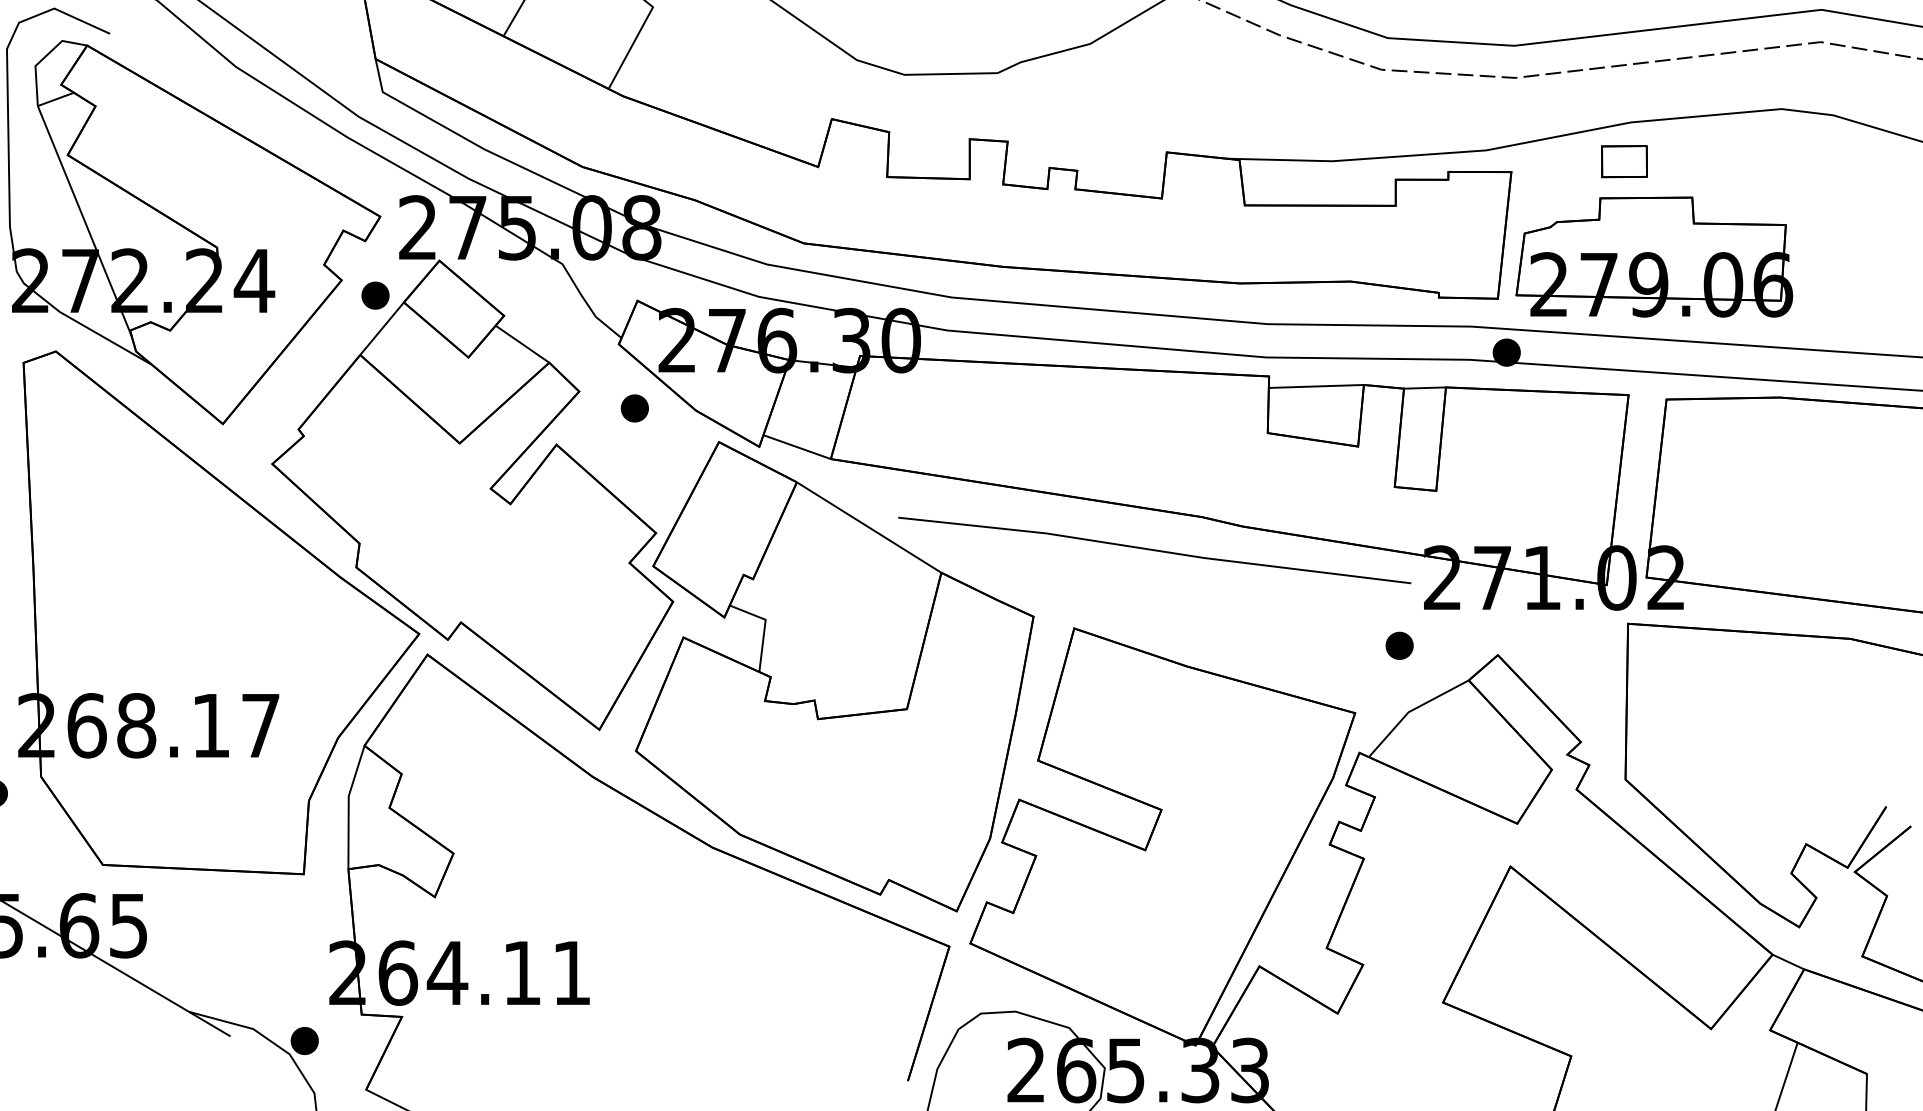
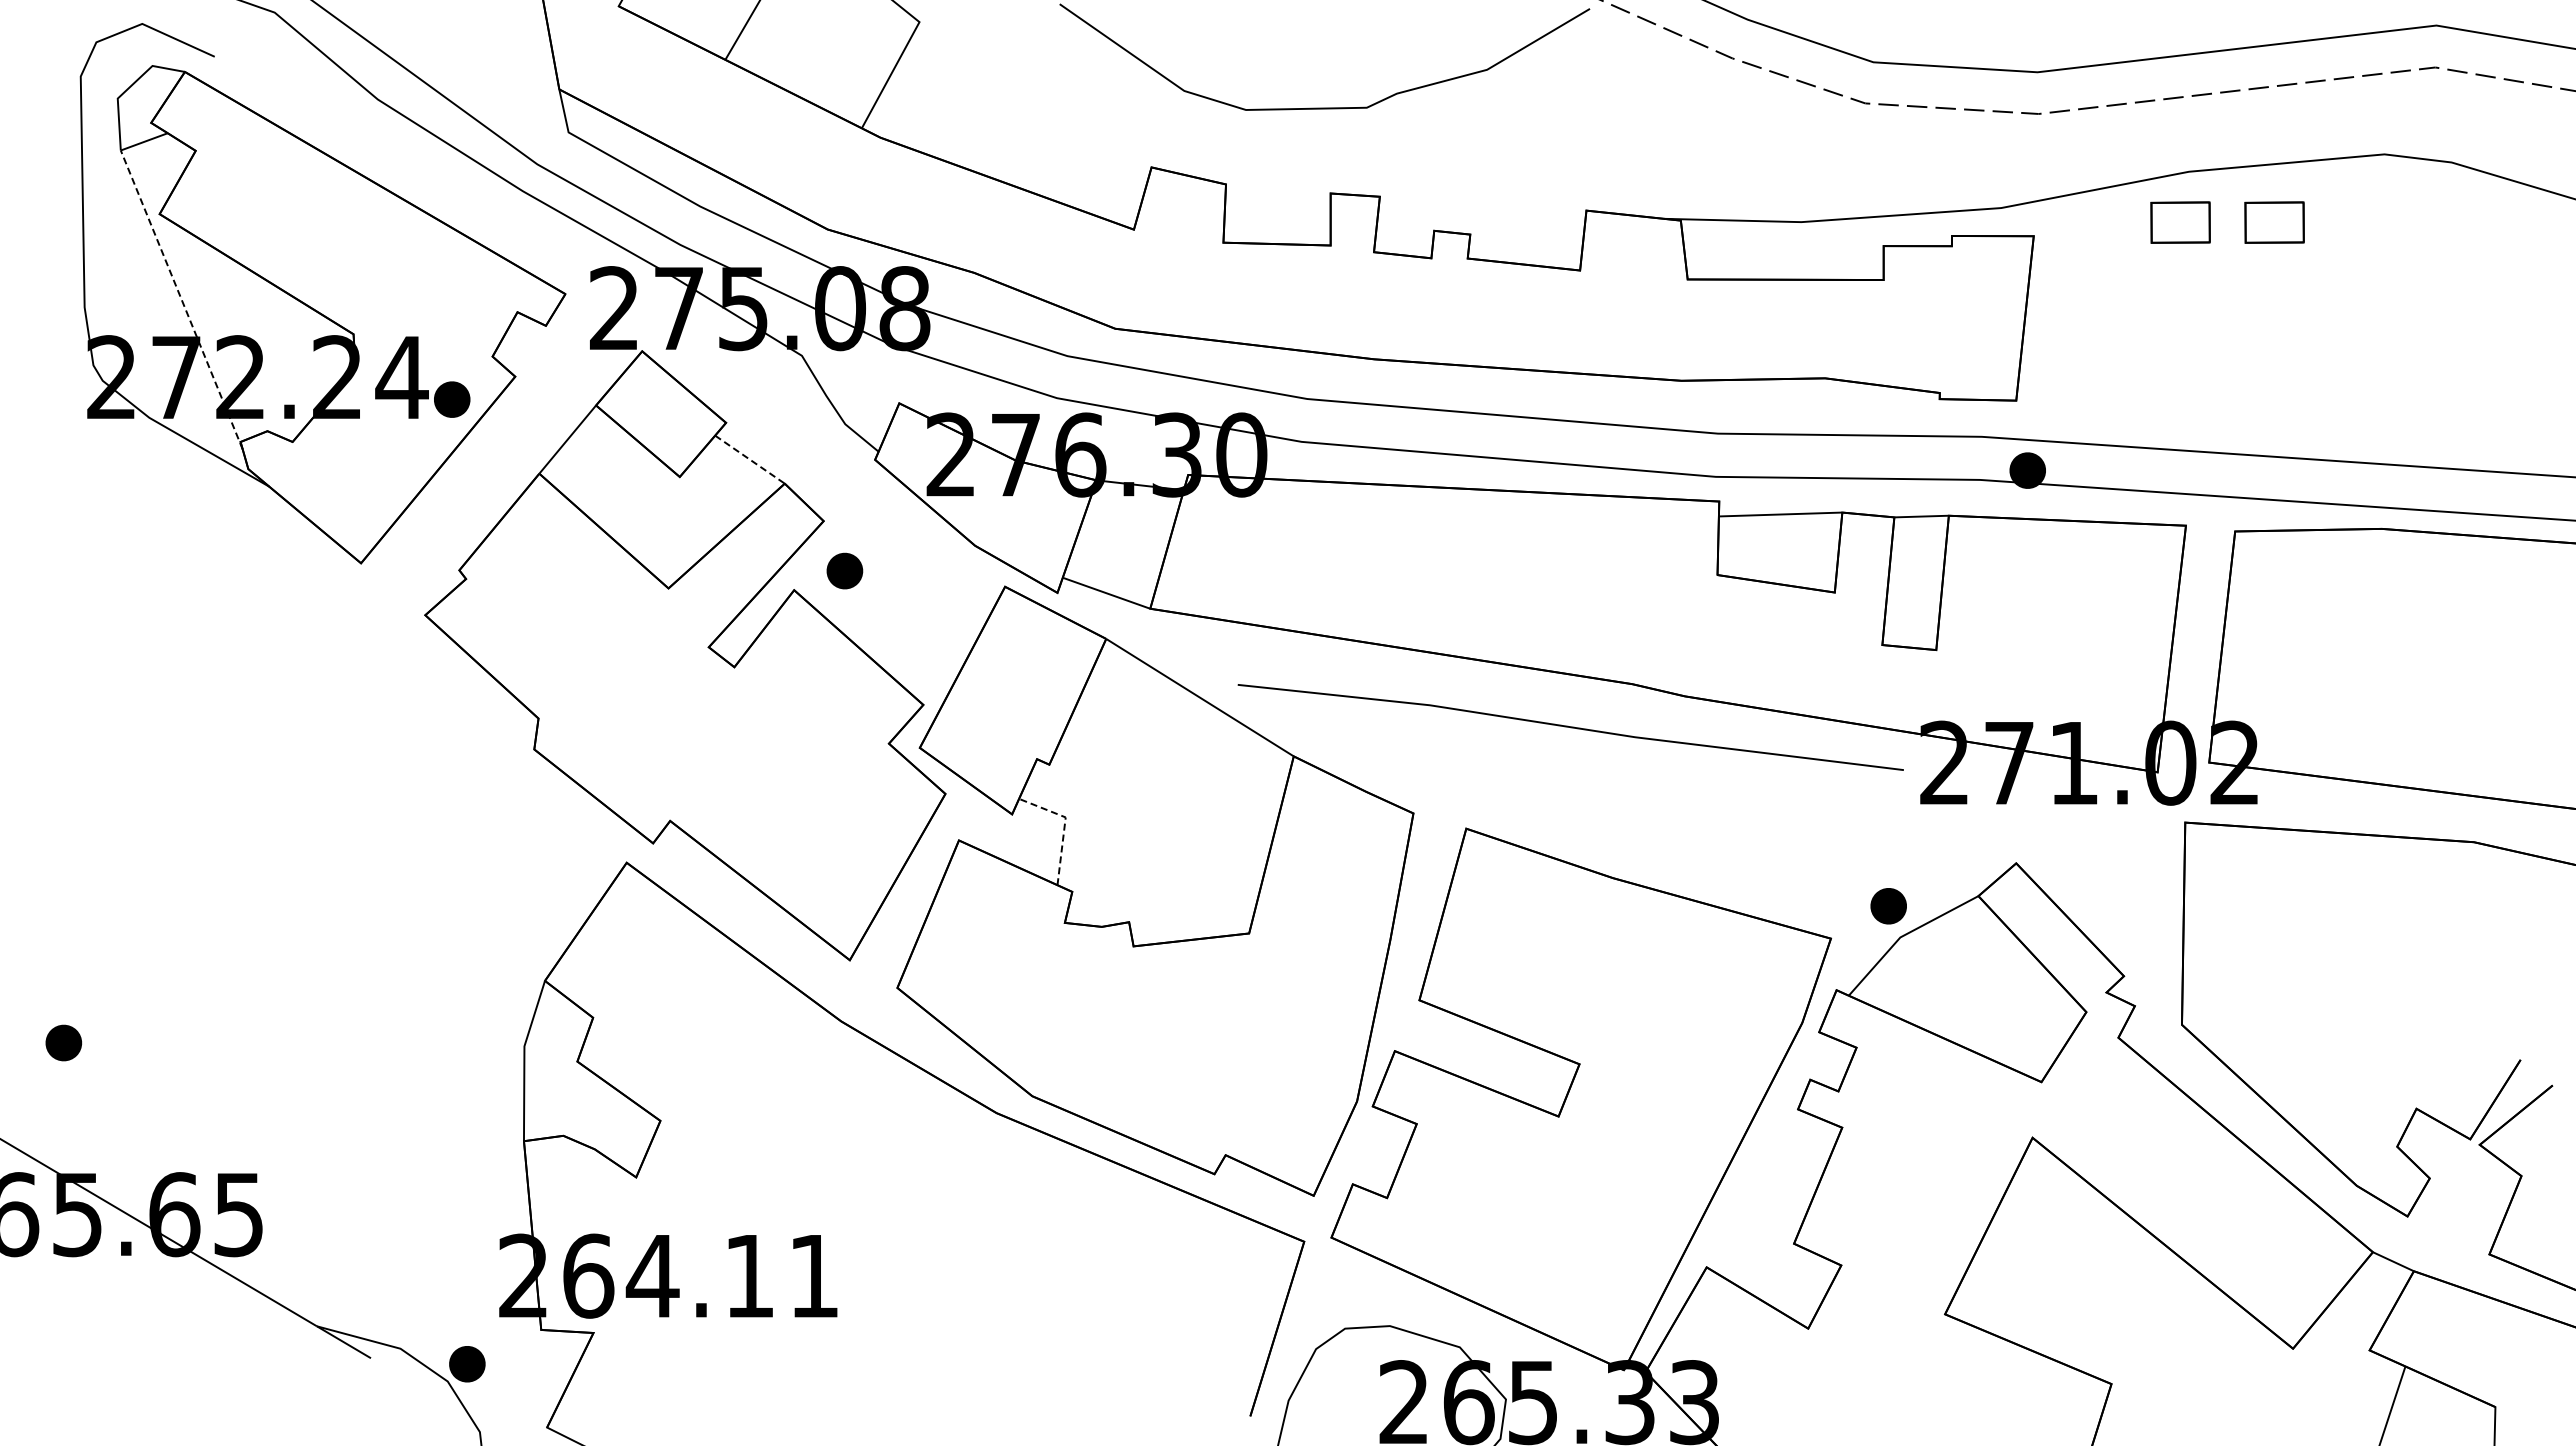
part: (1696, 161) -> (2274, 222), added
line: (84, 220) -> (181, 299), solid -> dashed
part: (1654, 257) -> (2219, 346), removed
part: (375, 295) -> (452, 399), moved
line: (522, 344) -> (750, 459), solid -> dashed
part: (634, 408) -> (844, 570), moved
part: (219, 612) -> (356, 808), removed
line: (764, 626) -> (1064, 825), solid -> dashed
part: (1399, 646) -> (1888, 906), moved

